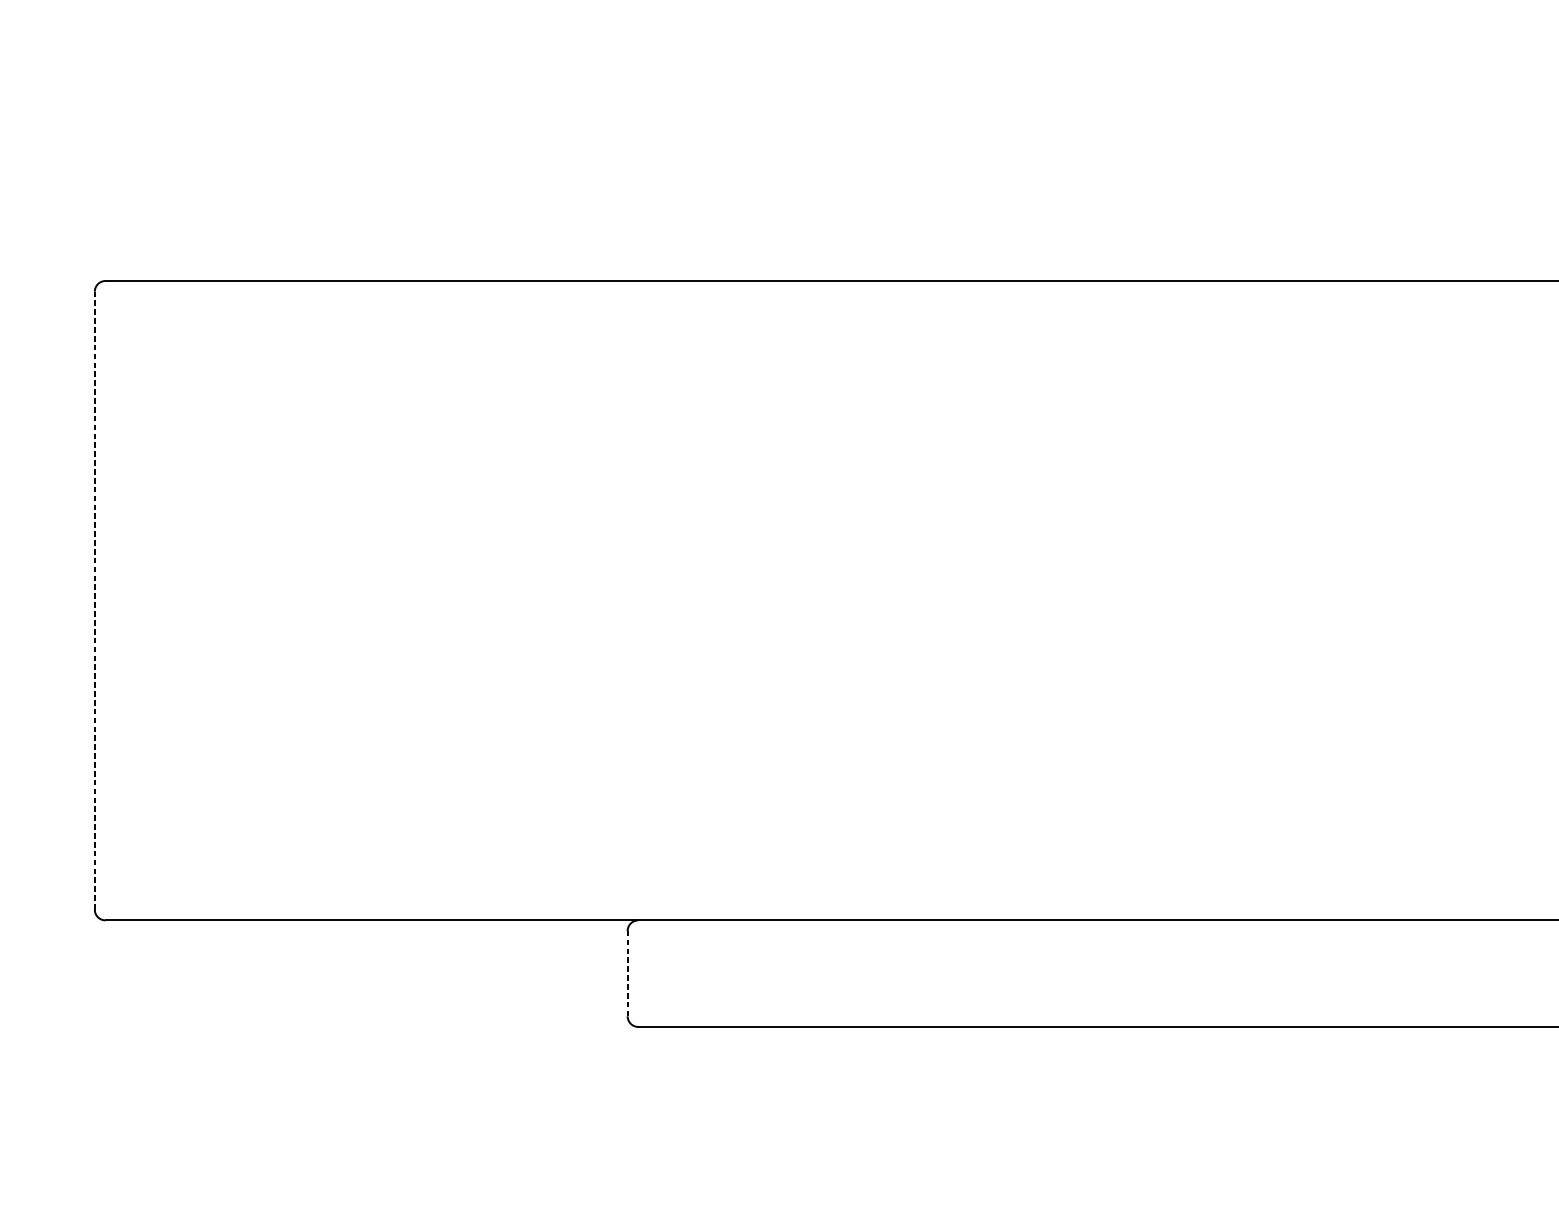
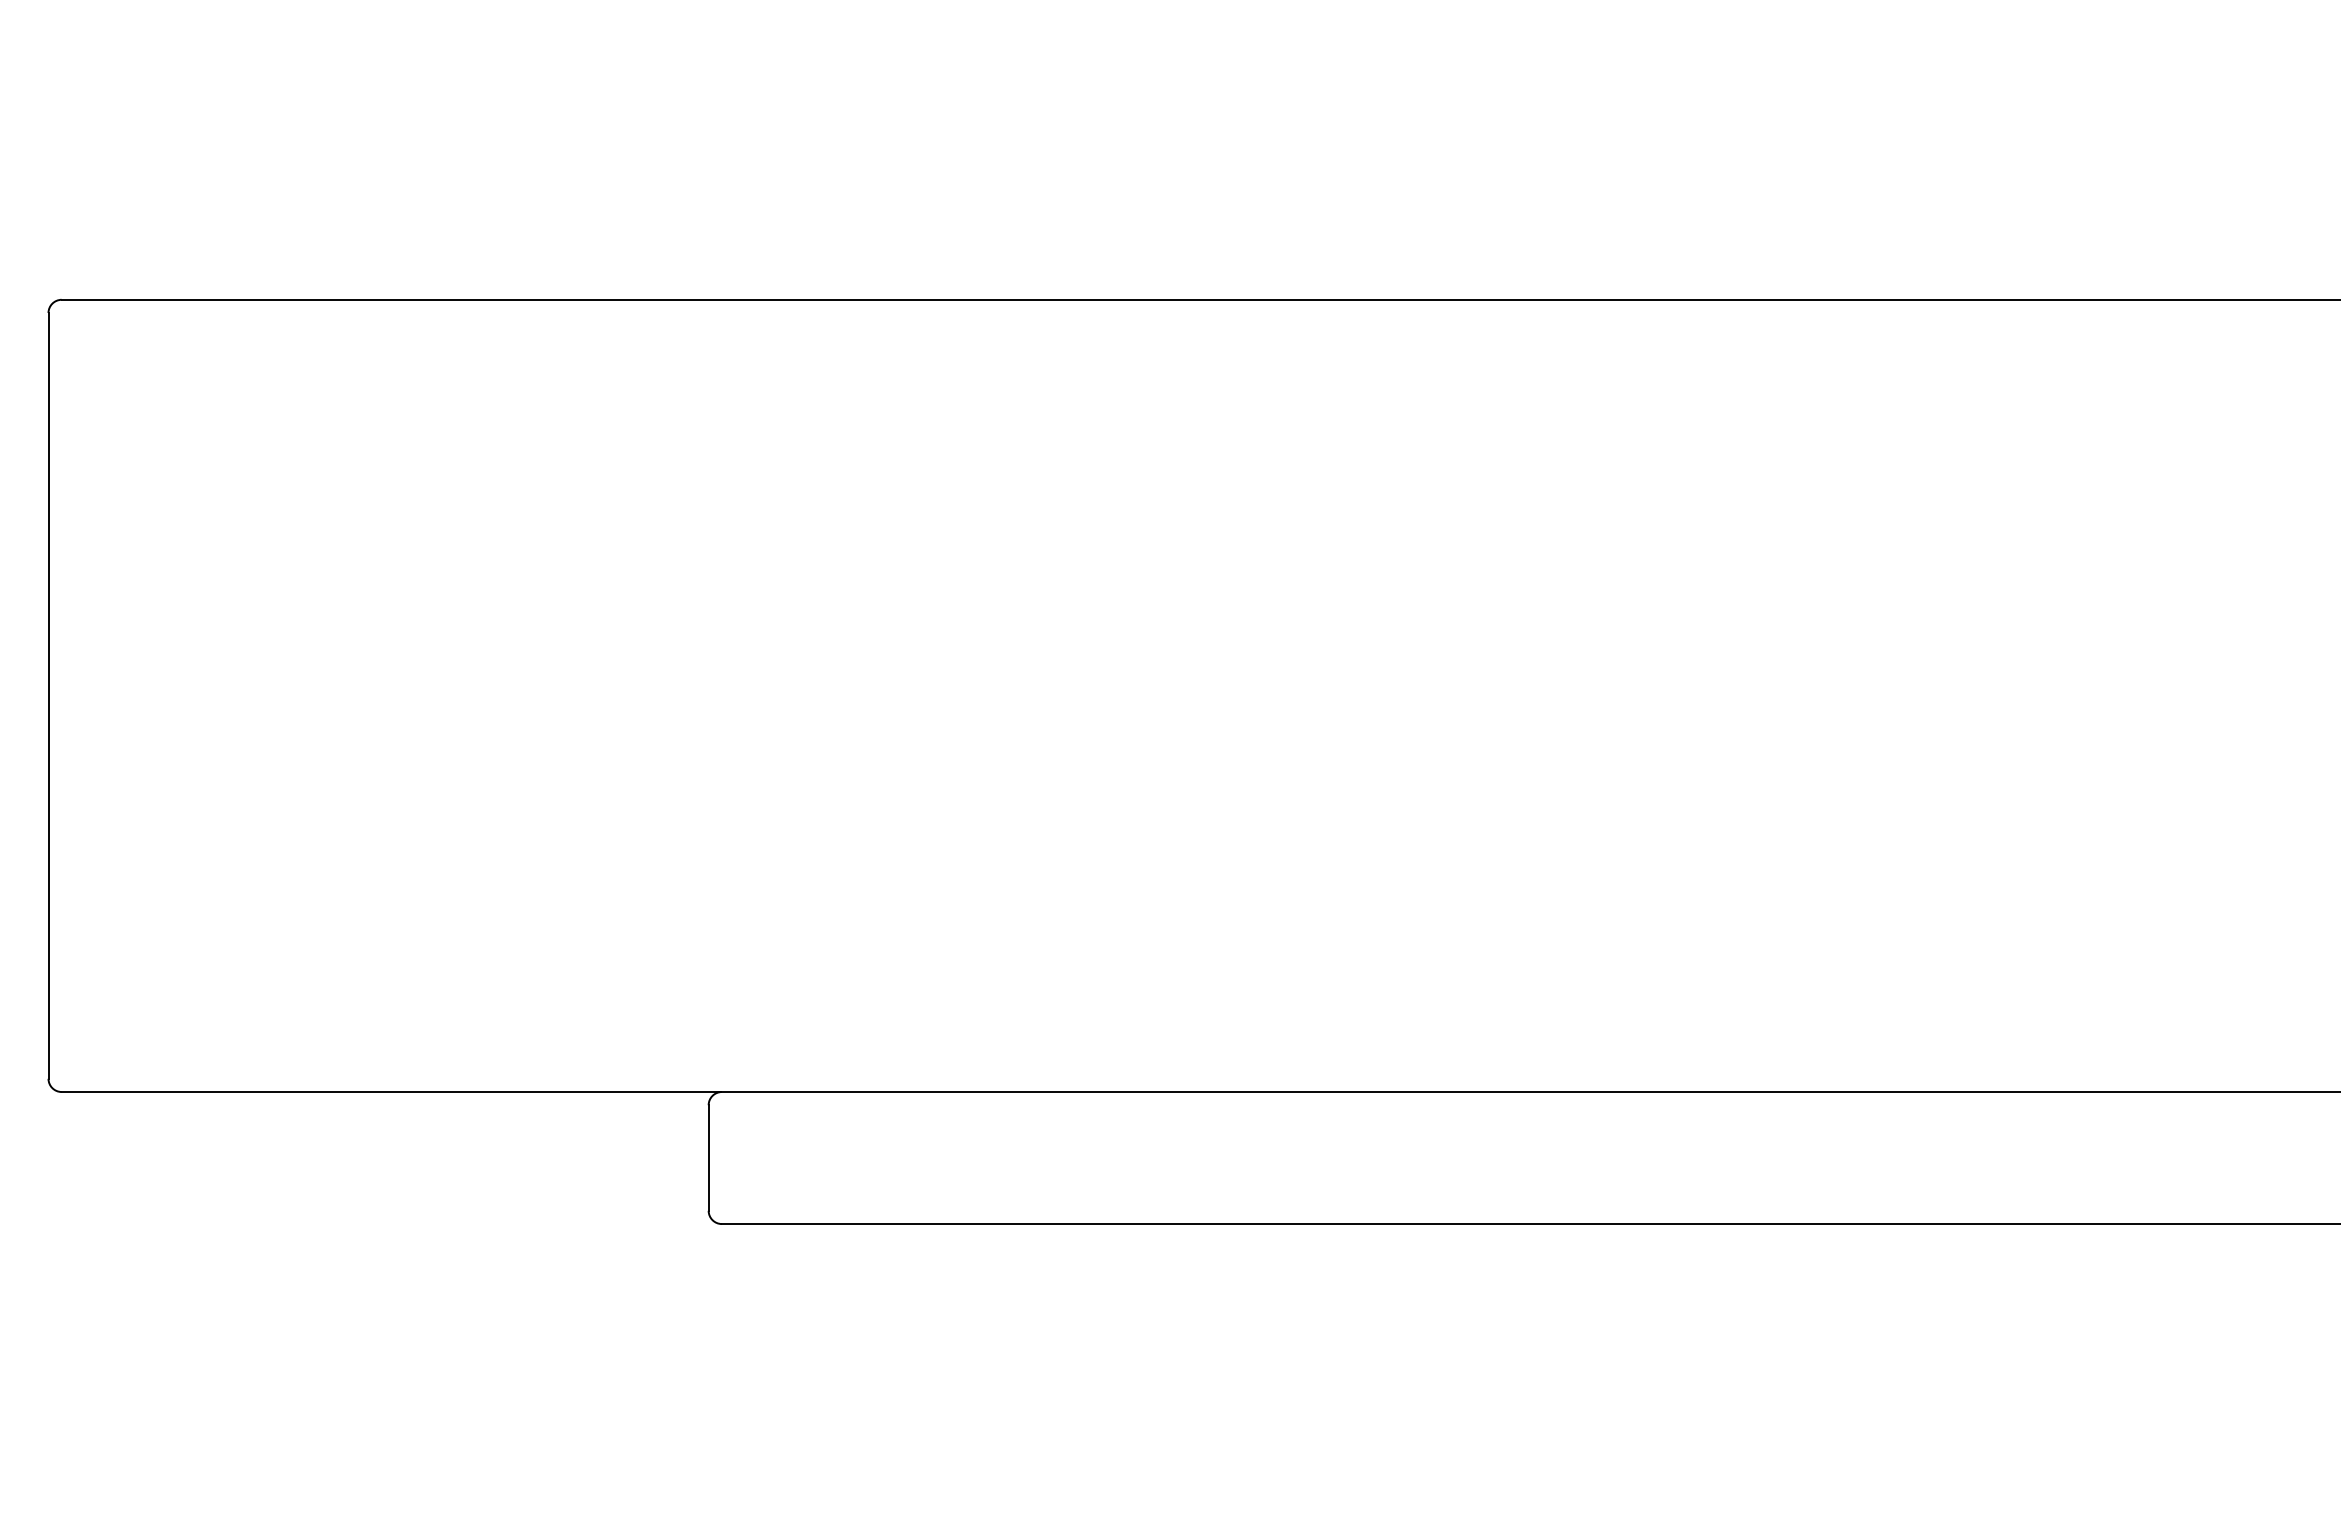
line: (94, 600) -> (48, 695), dashed -> solid
line: (627, 974) -> (708, 1158), dashed -> solid

